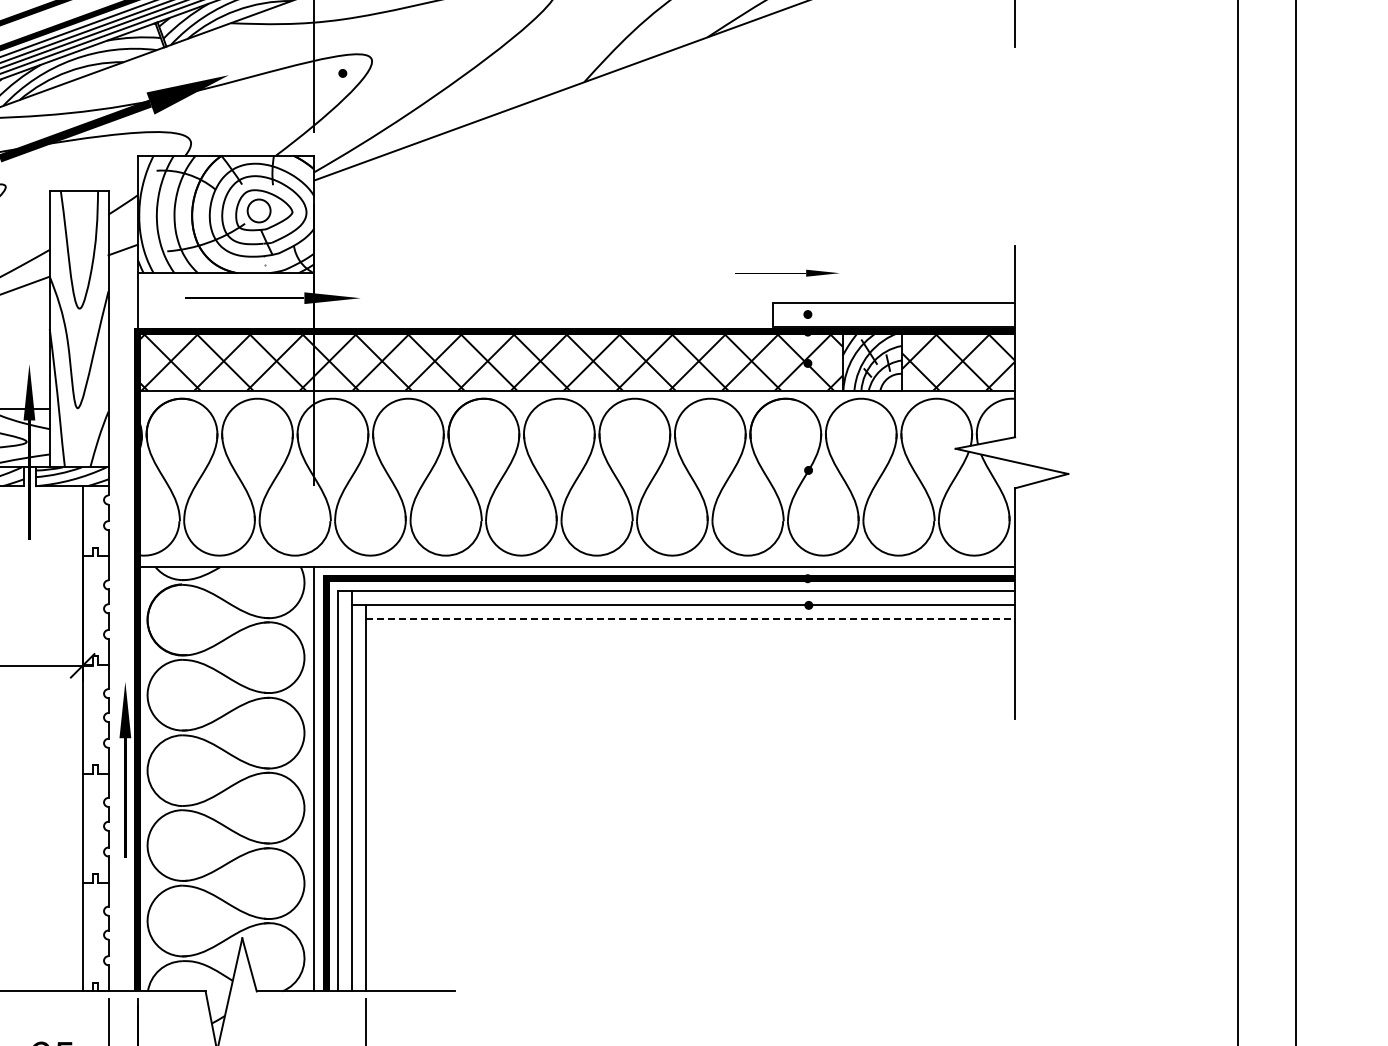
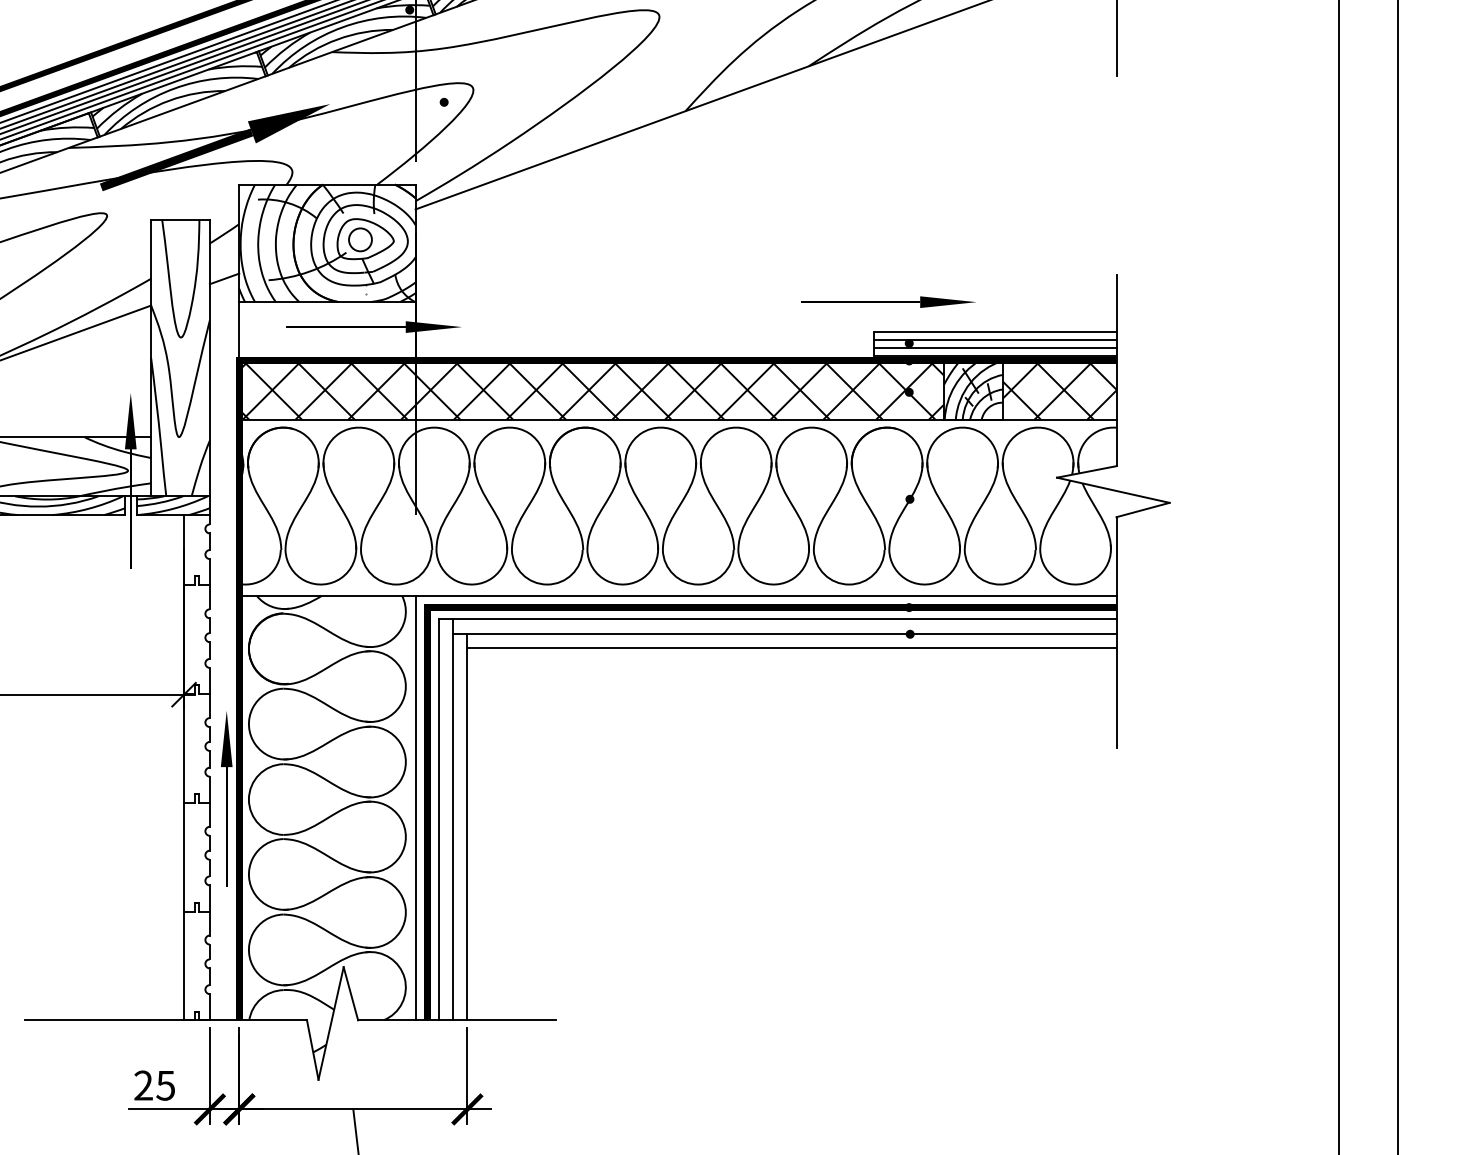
part: (787, 272) -> (888, 301), size x1.67
line: (893, 310) -> (994, 339), added
line: (894, 318) -> (995, 347), added
line: (690, 618) -> (791, 647), dashed -> solid

